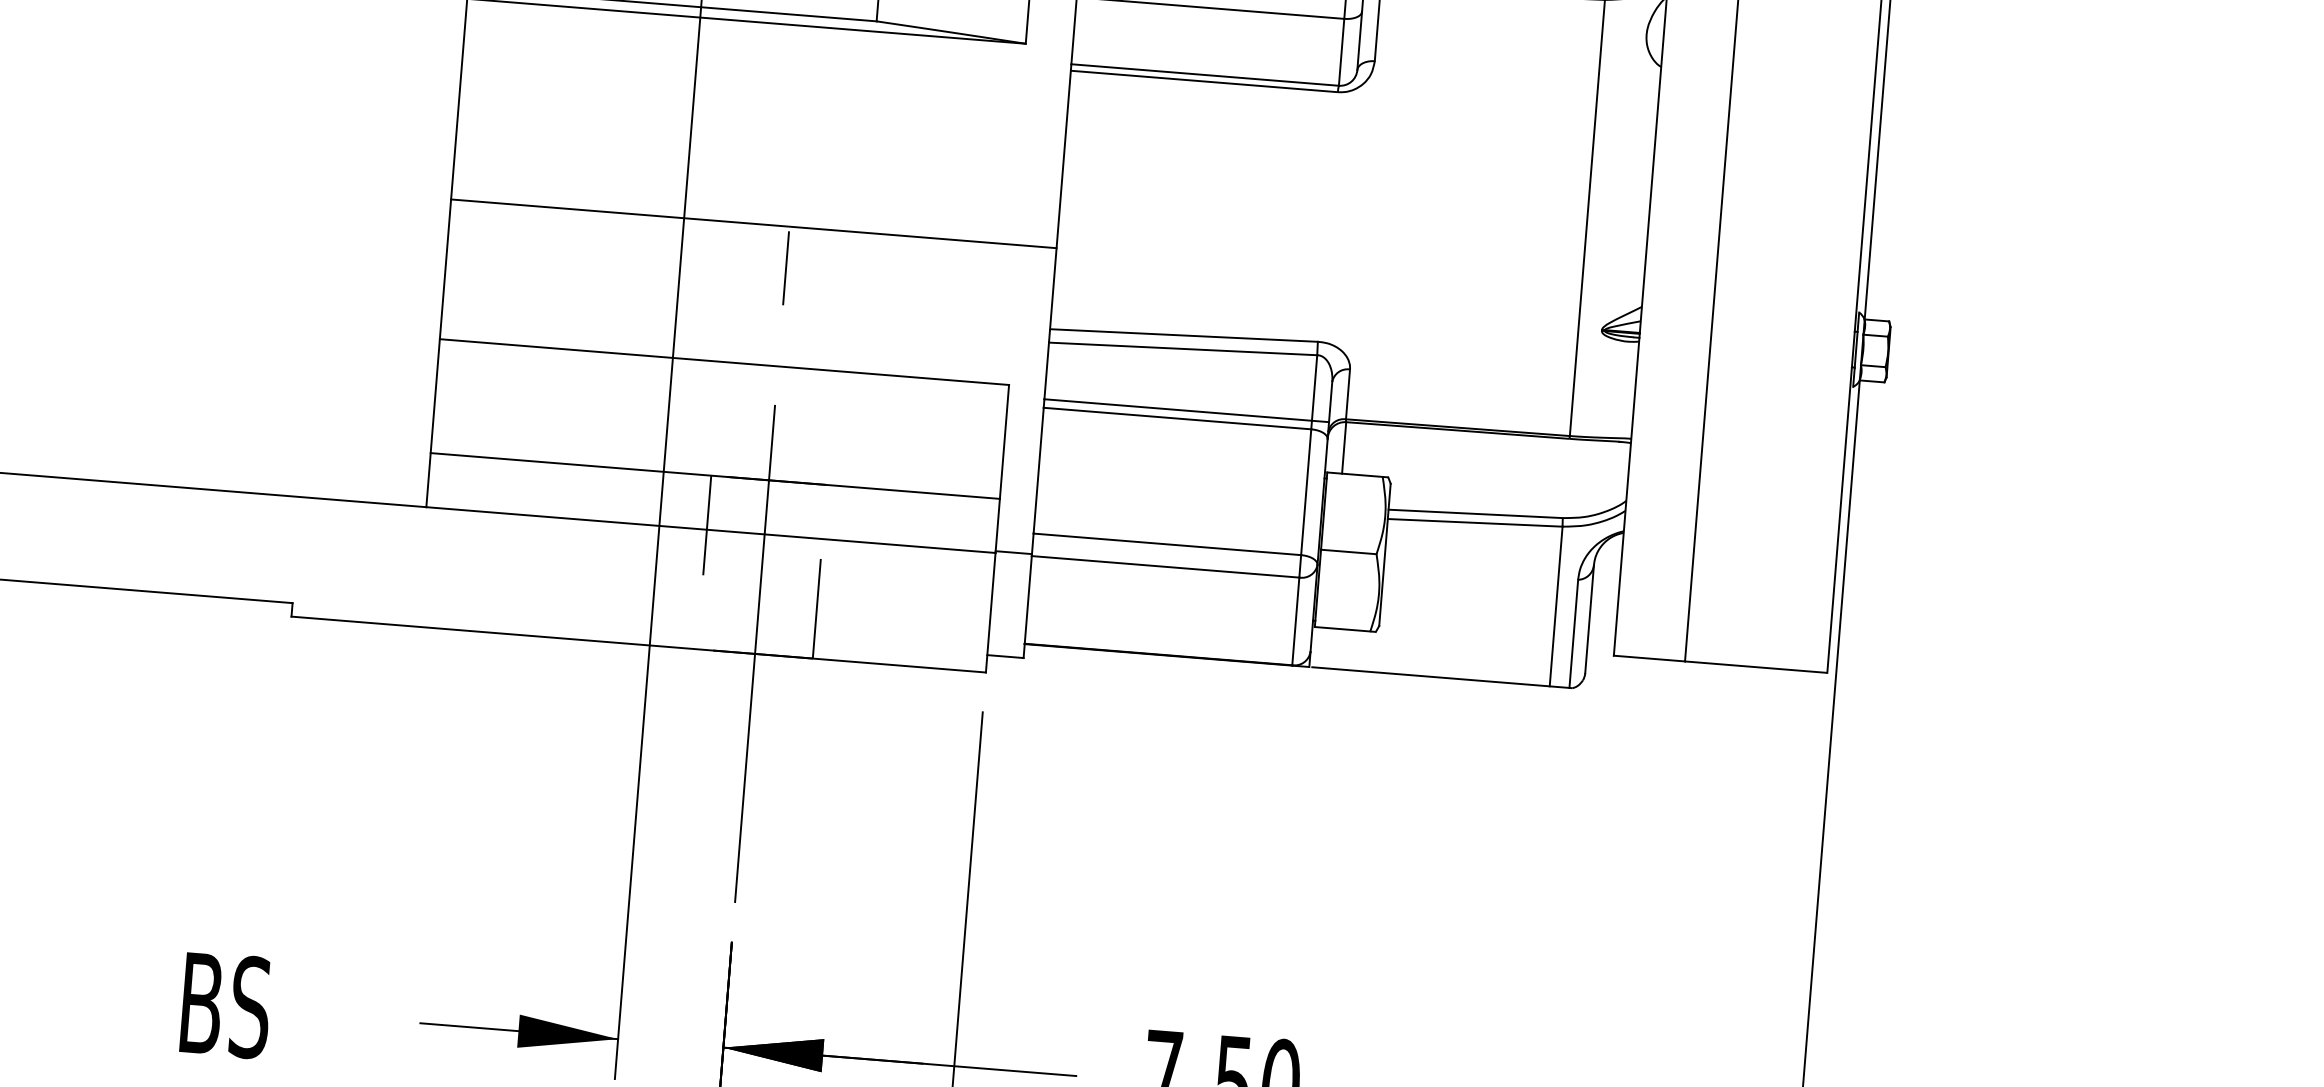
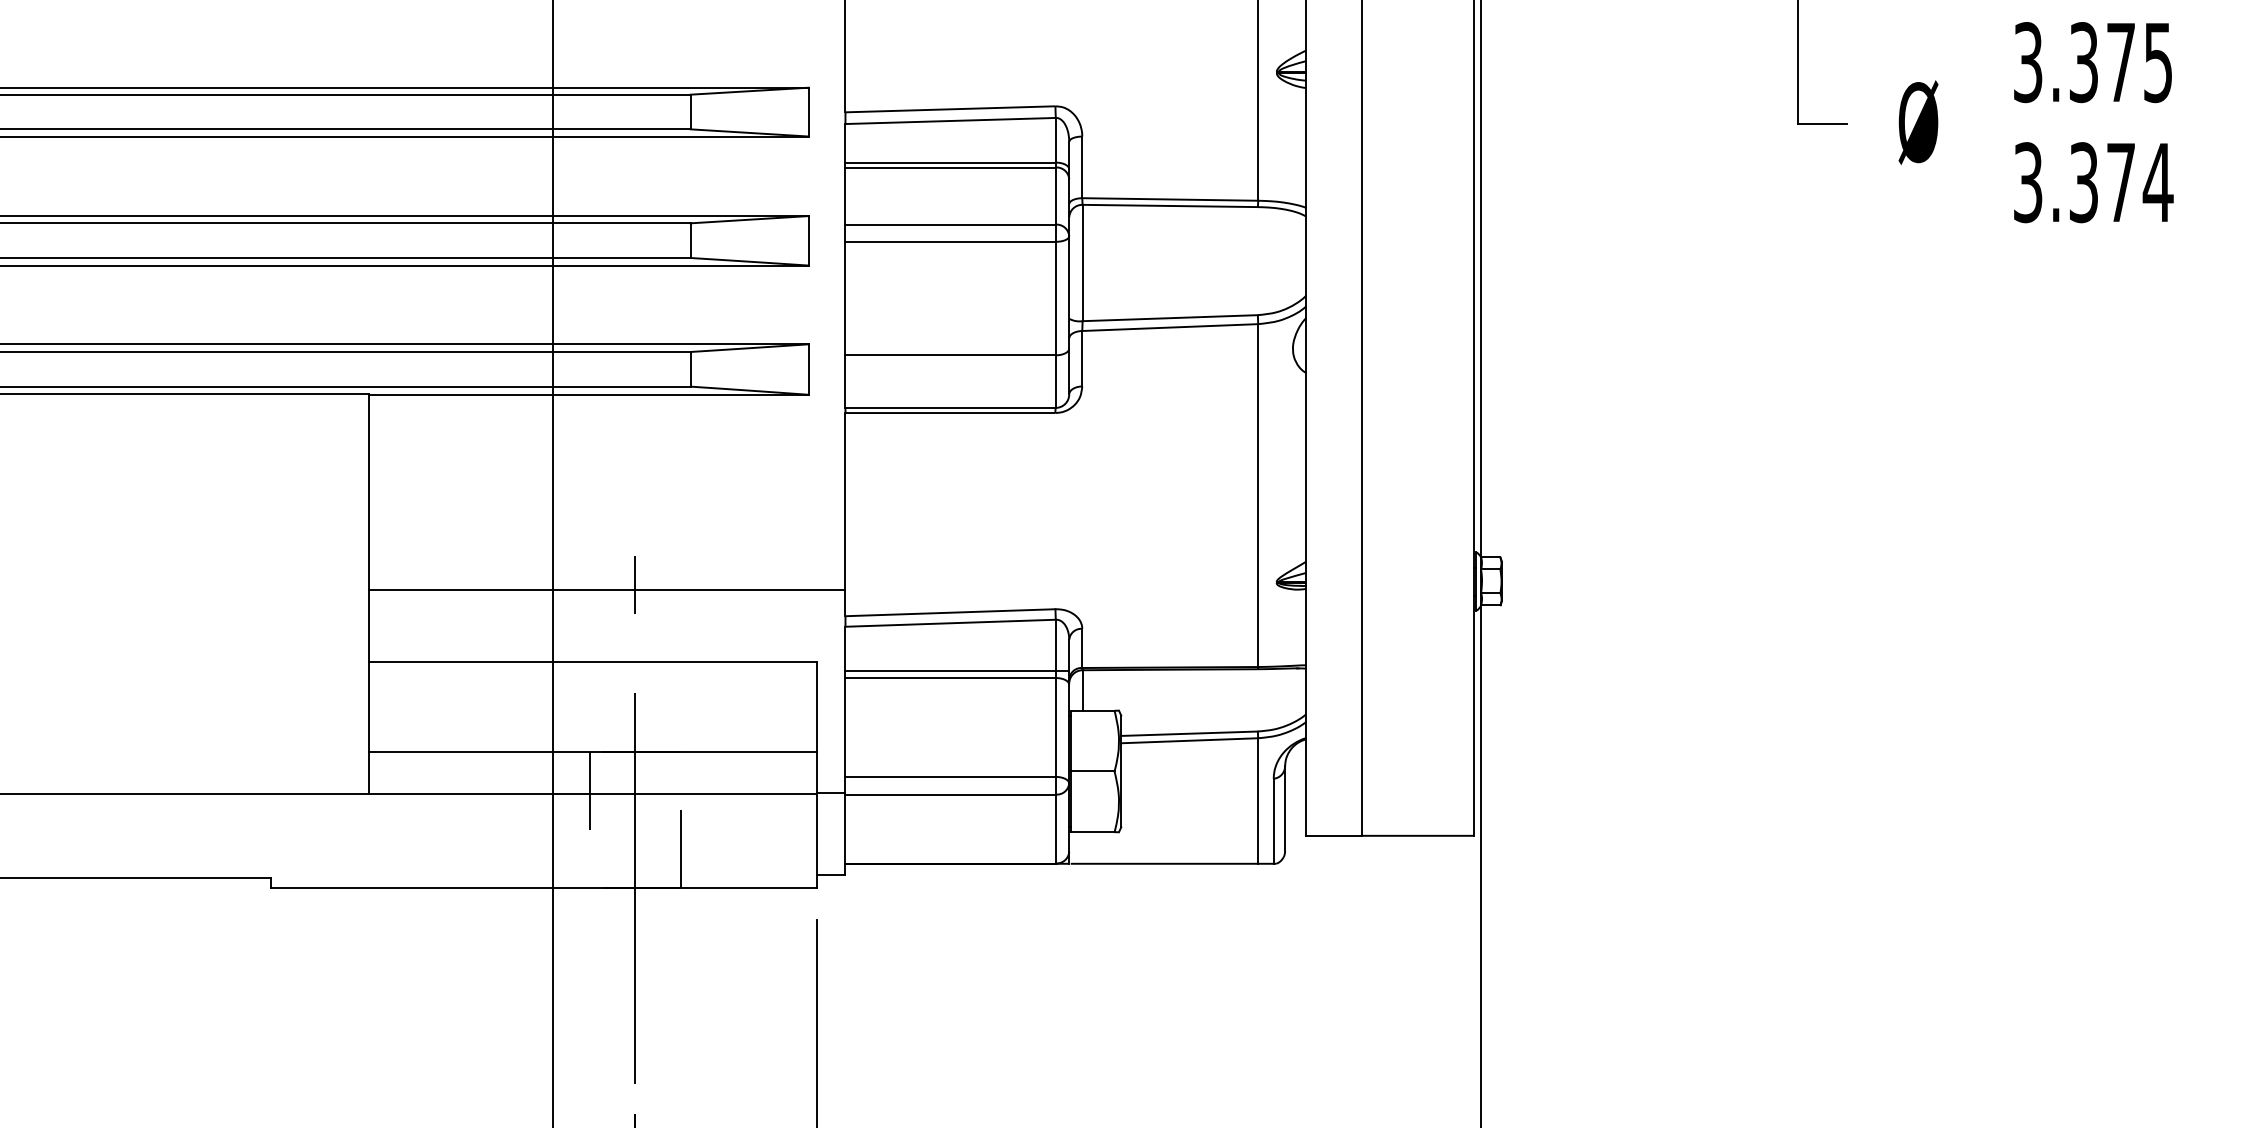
line: (753, 223) -> (607, 589), moved

